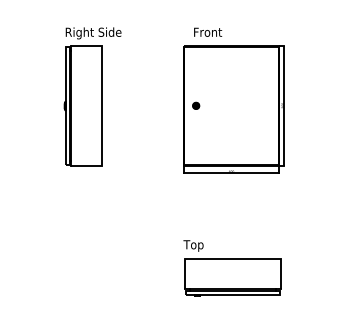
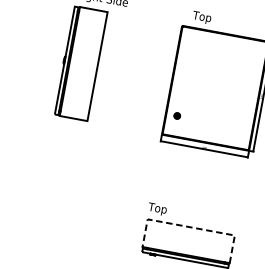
text: (207, 33) -> (206, 18), Front -> Top
part: (196, 105) -> (177, 115), moved
line: (233, 258) -> (191, 227), solid -> dashed

